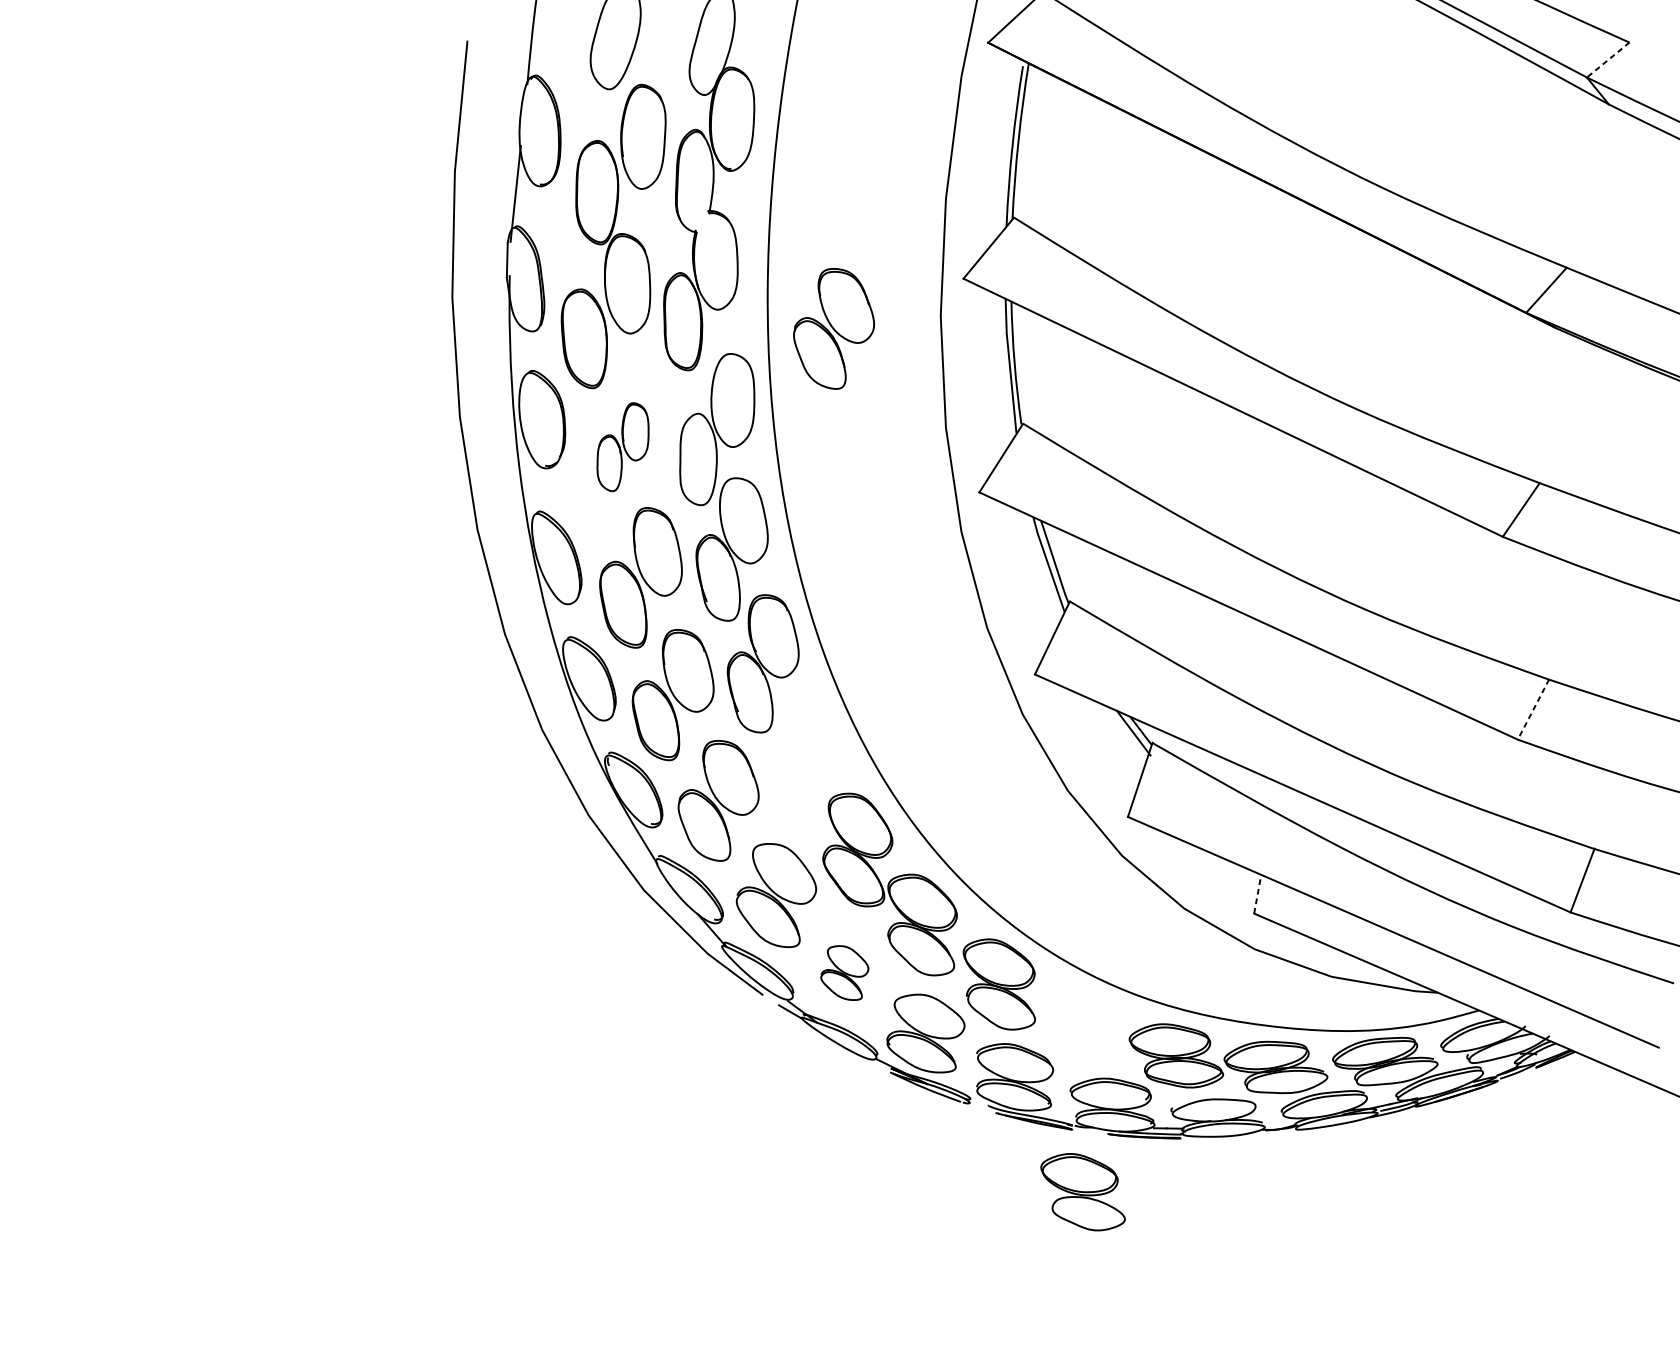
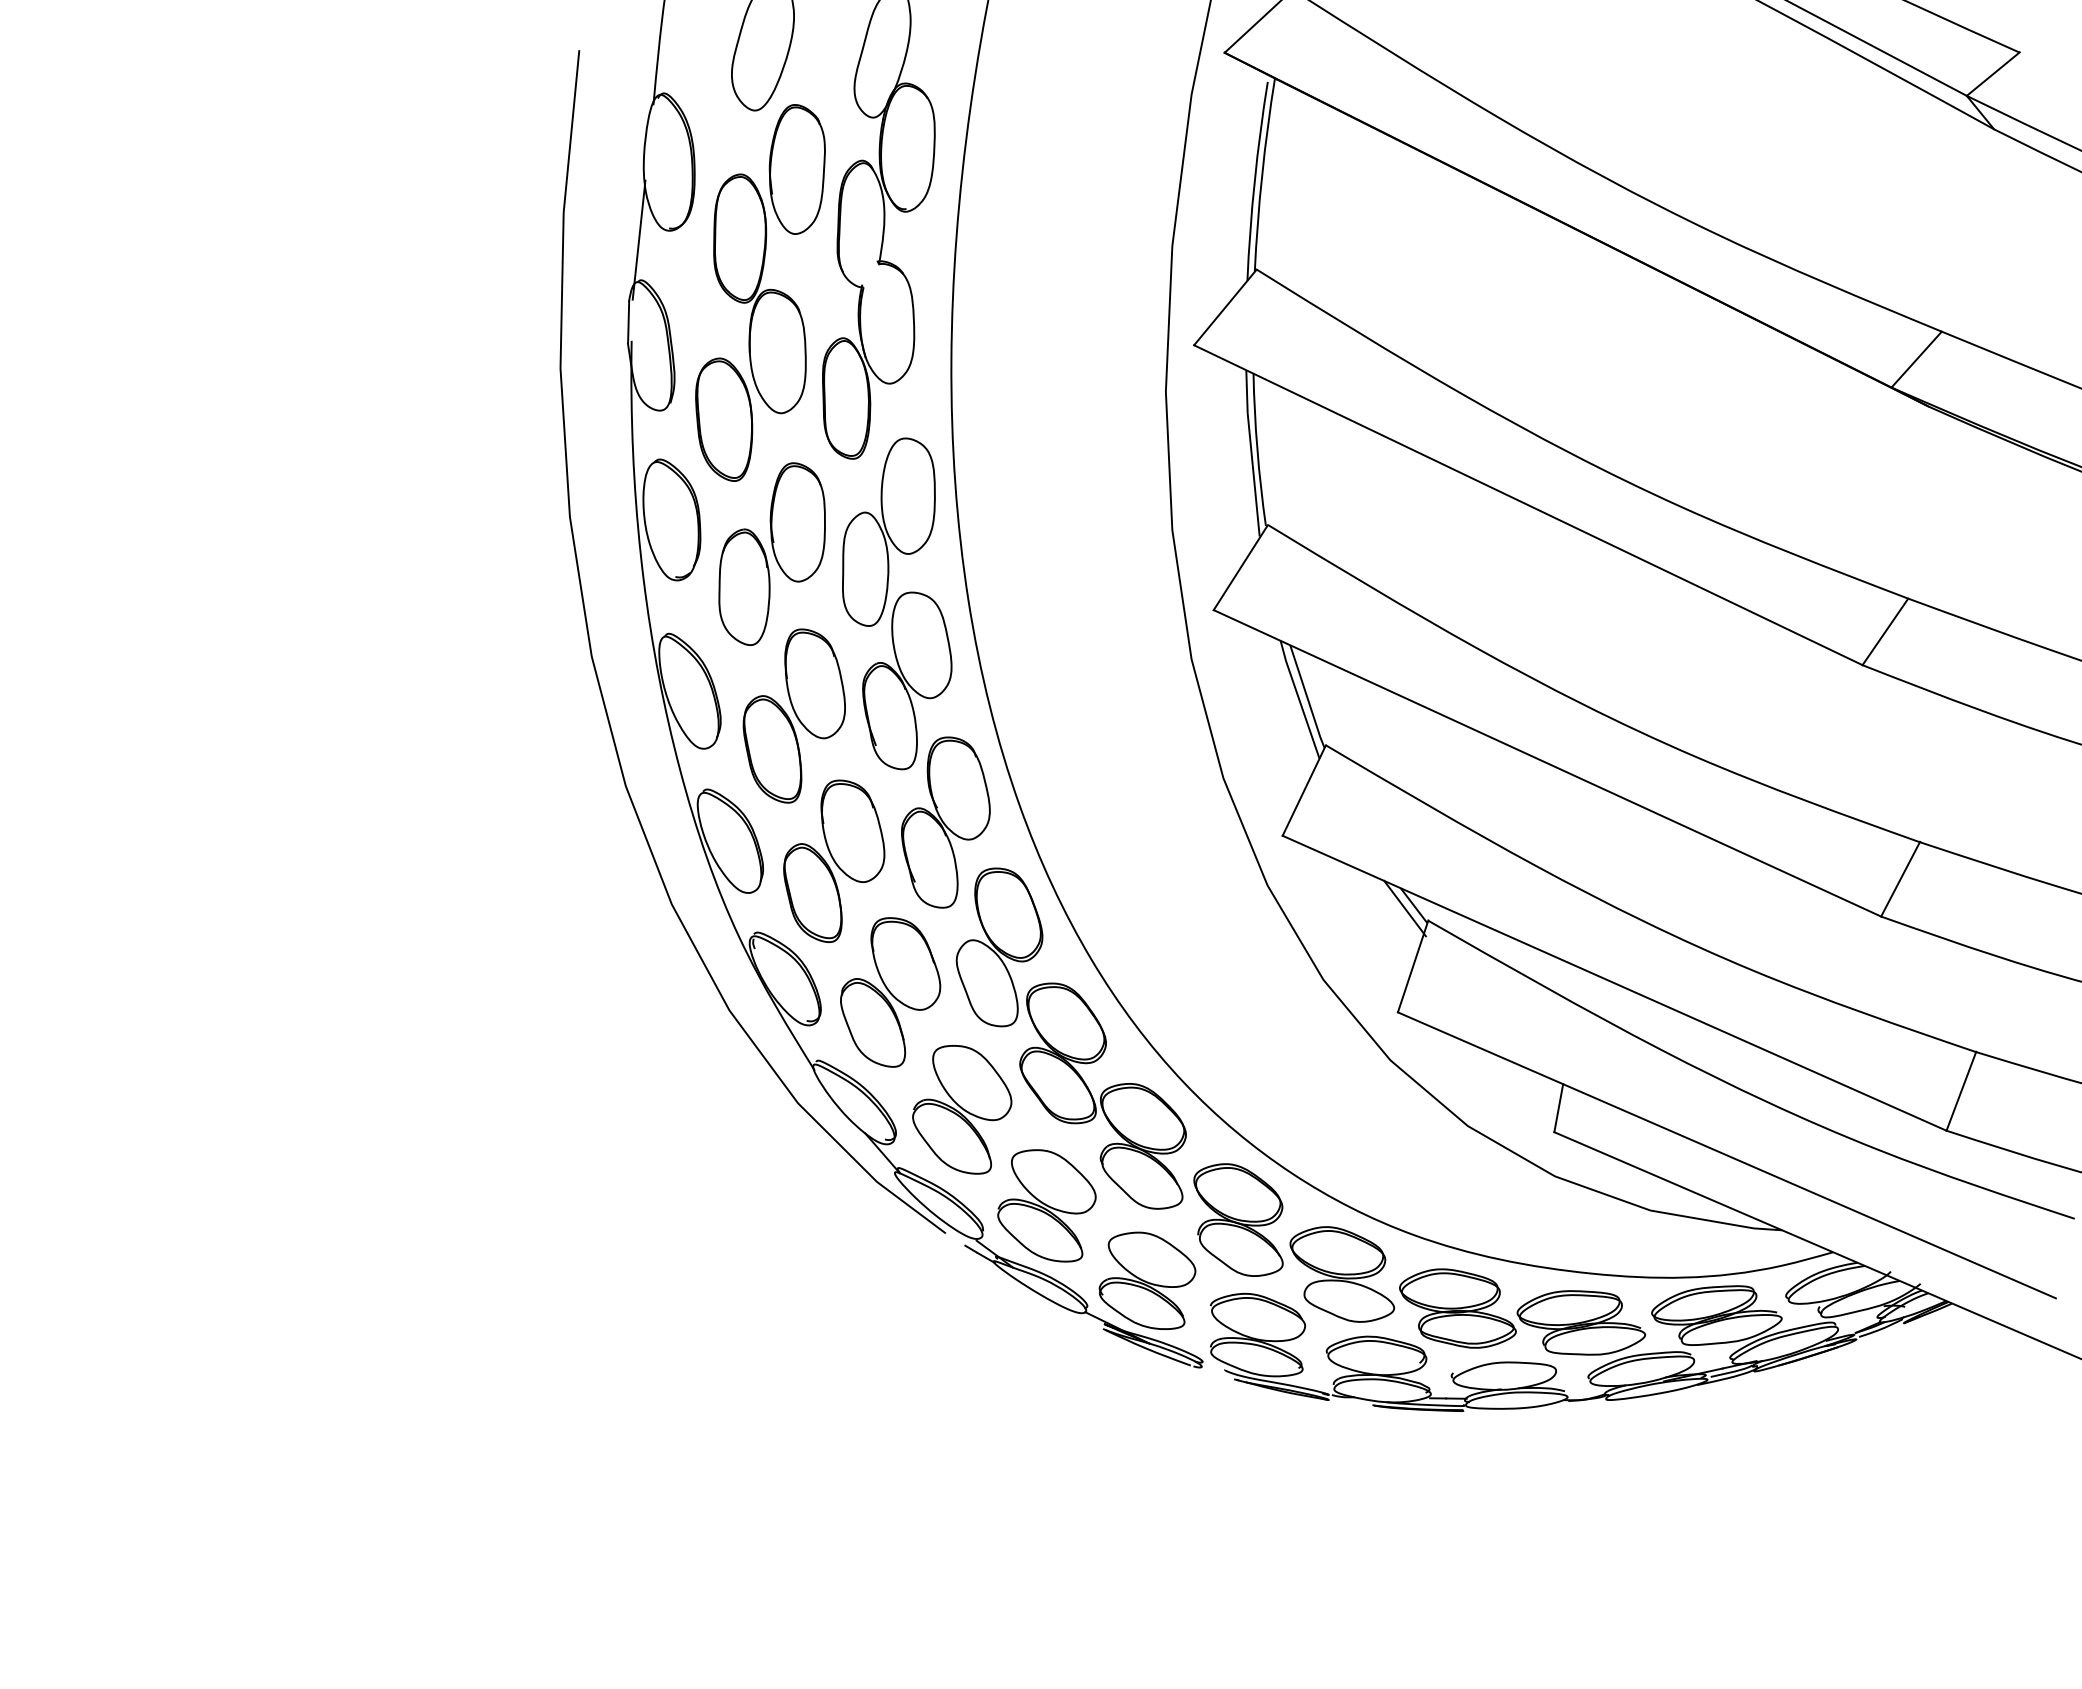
line: (1607, 60) -> (1992, 74), dashed -> solid
part: (833, 328) -> (1033, 407), removed
part: (622, 446) -> (771, 553), size x1.67
line: (1533, 709) -> (1900, 879), dashed -> solid
part: (806, 764) -> (999, 947), added
line: (1257, 893) -> (1558, 1107), dashed -> solid
part: (844, 972) -> (1046, 1205), size x1.67
part: (1083, 1192) -> (1342, 1274), moved

